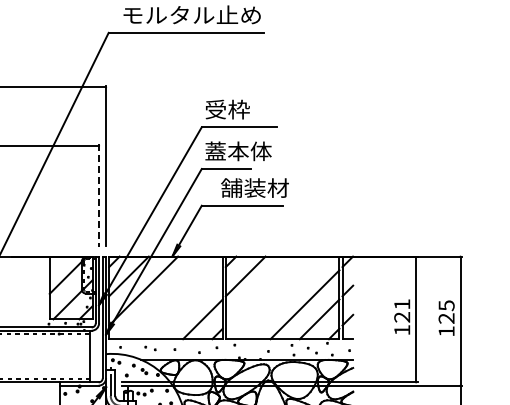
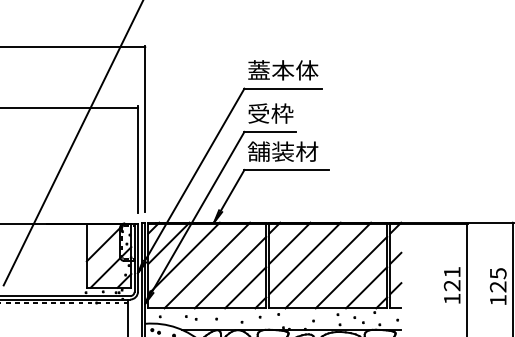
text: (239, 109) -> (283, 70), 受枠 -> 蓋本体
text: (238, 151) -> (282, 113), 蓋本体 -> 受枠
text: (254, 187) -> (282, 151), moved
line: (99, 196) -> (138, 160), dashed -> solid
line: (259, 290) -> (304, 257), added
line: (165, 297) -> (206, 265), added
line: (282, 297) -> (328, 265), added
line: (187, 304) -> (229, 272), added

